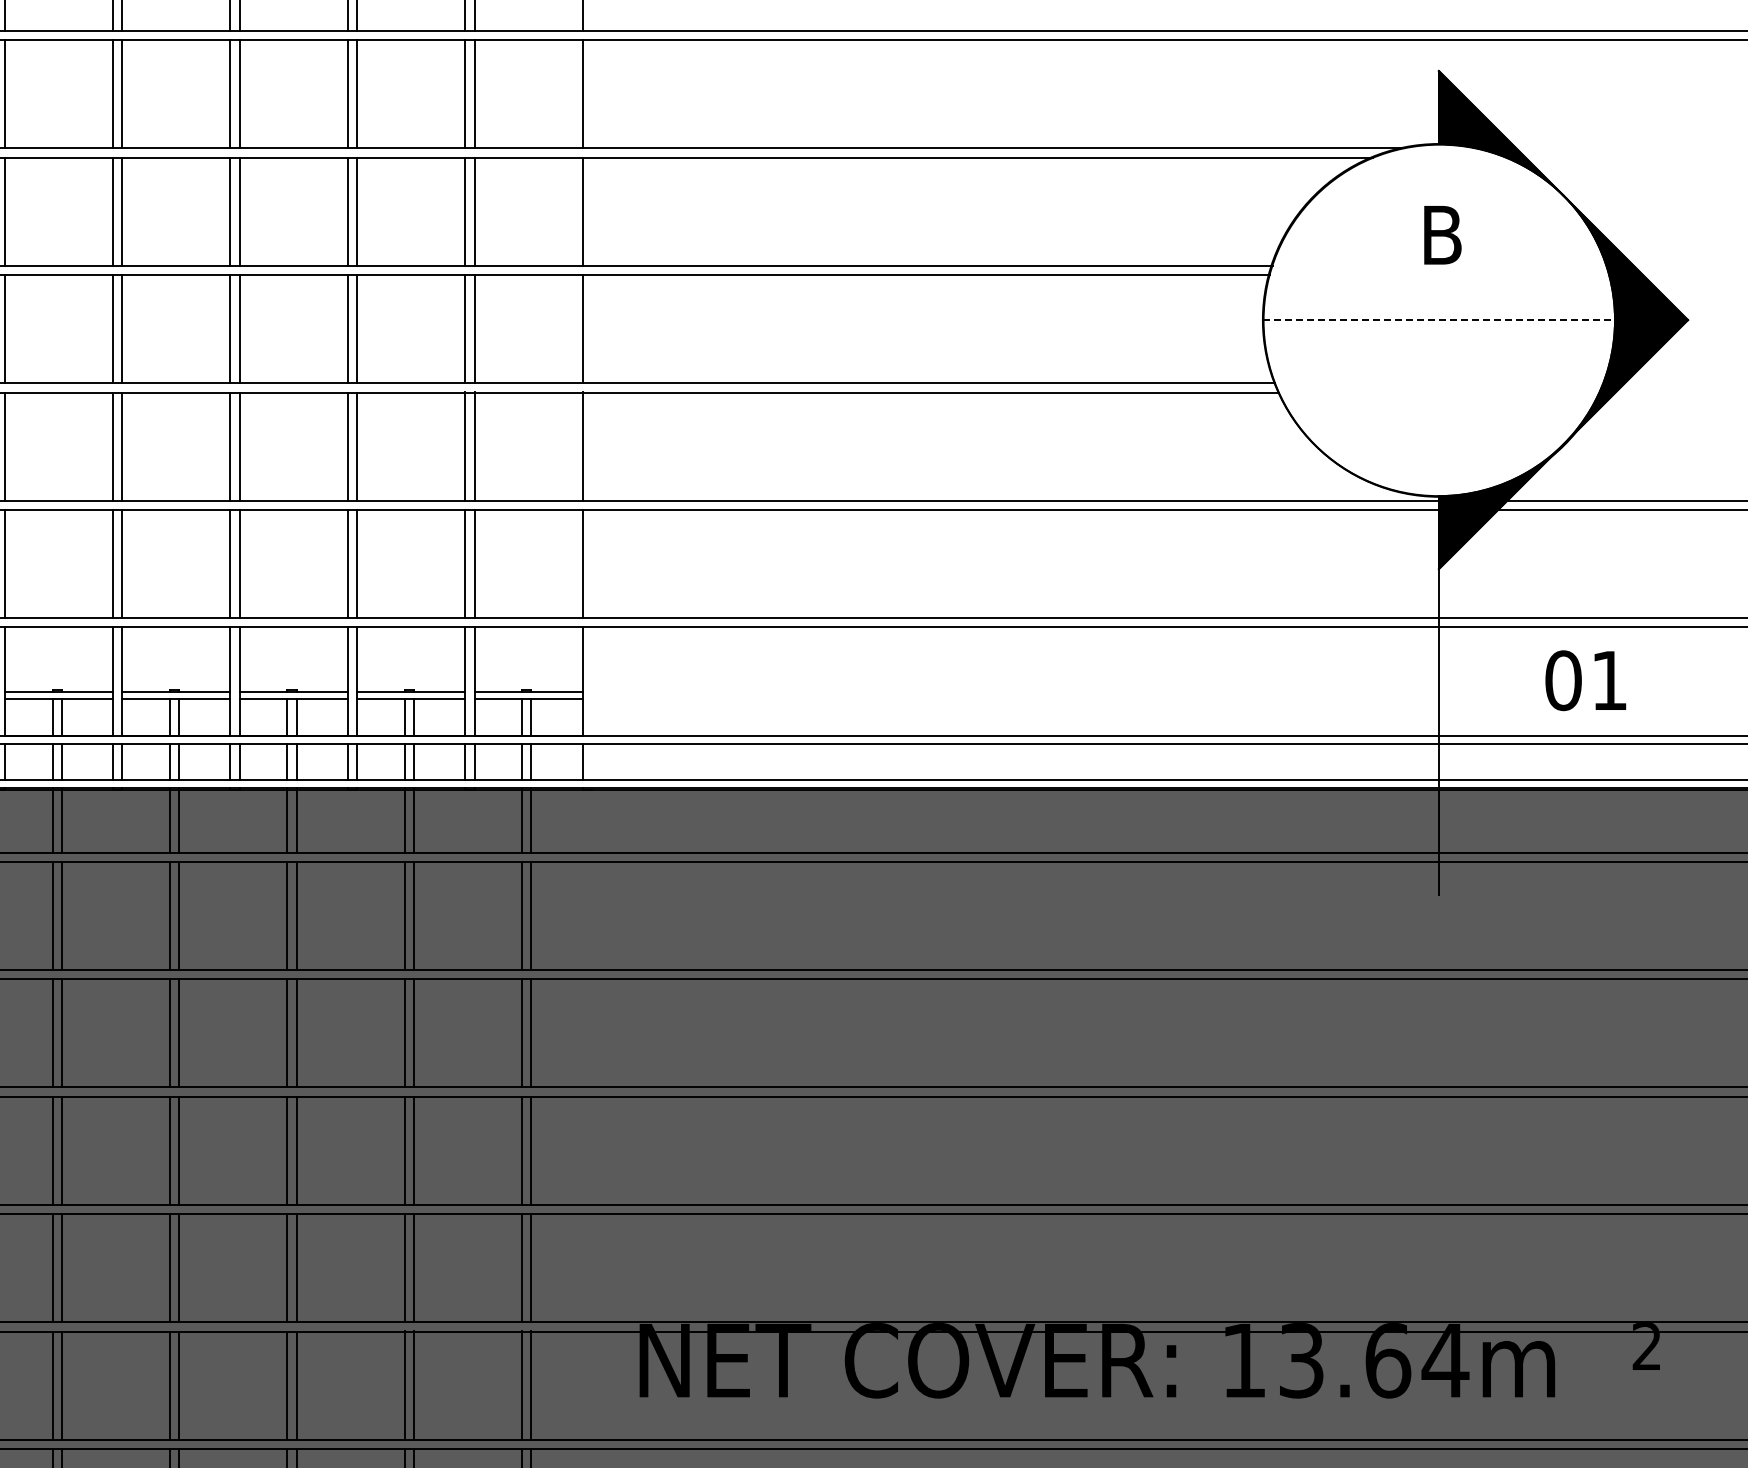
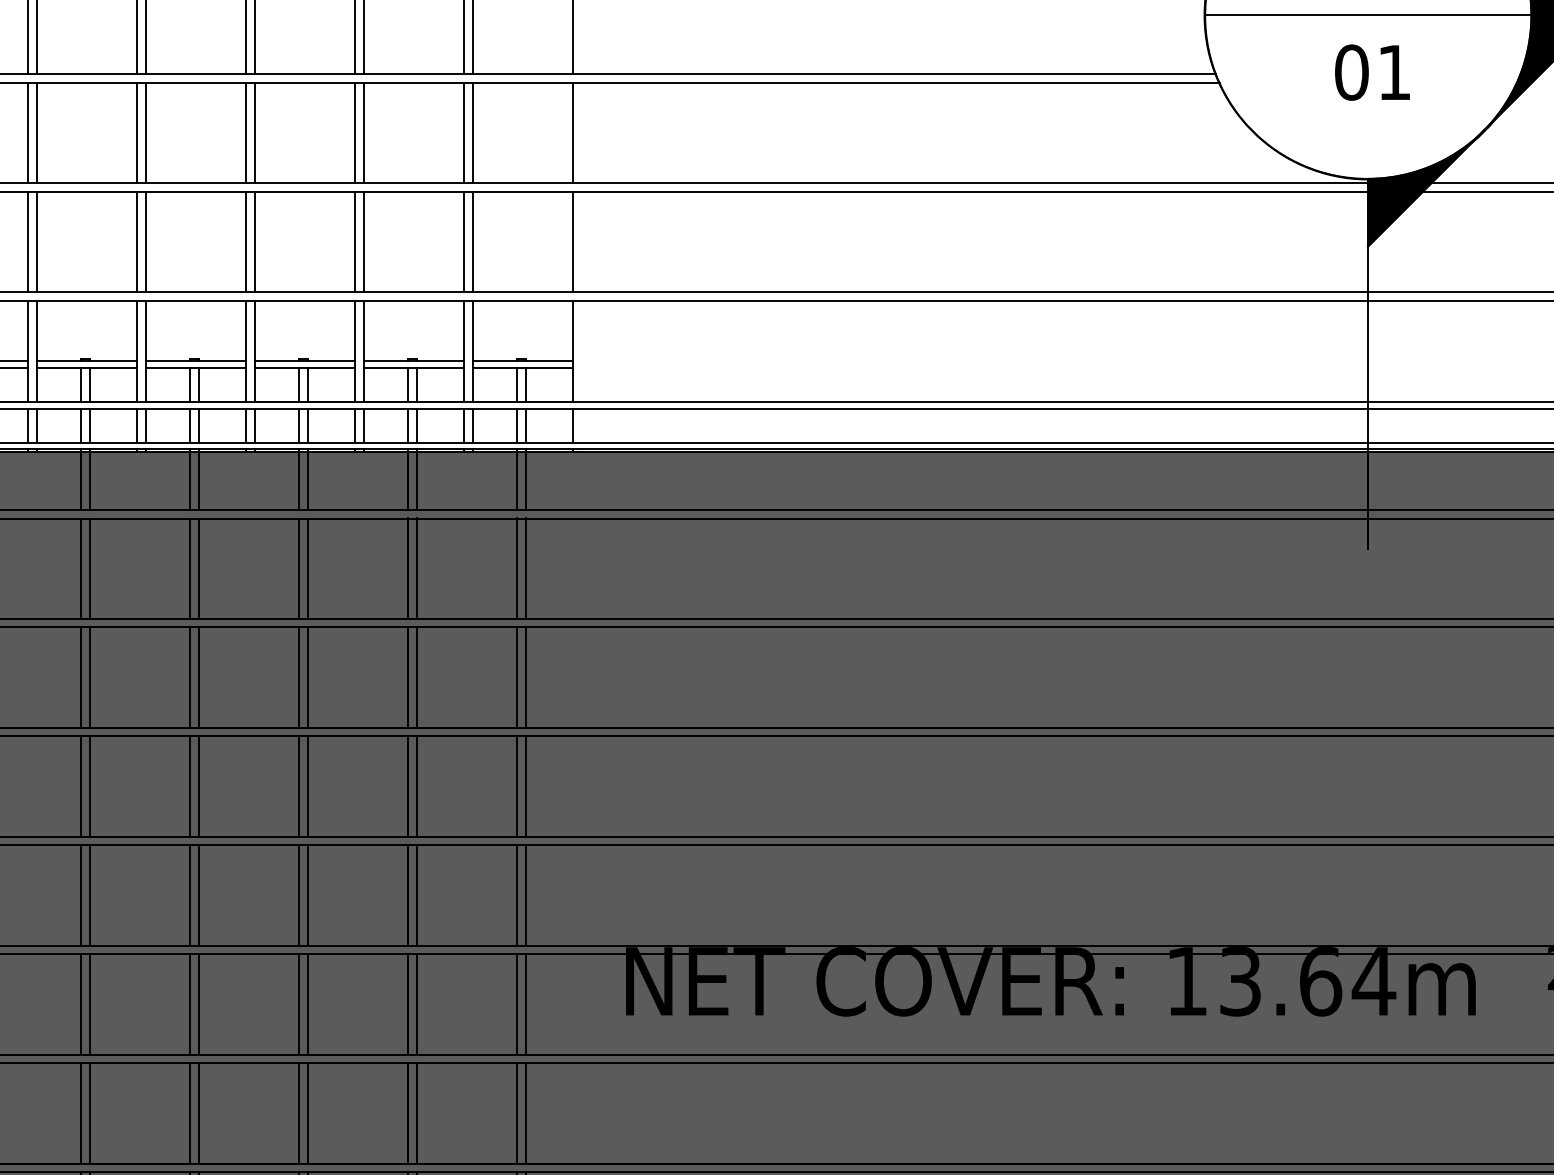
line: (1439, 320) -> (1368, 15), dashed -> solid
text: (1585, 680) -> (1372, 72), moved

